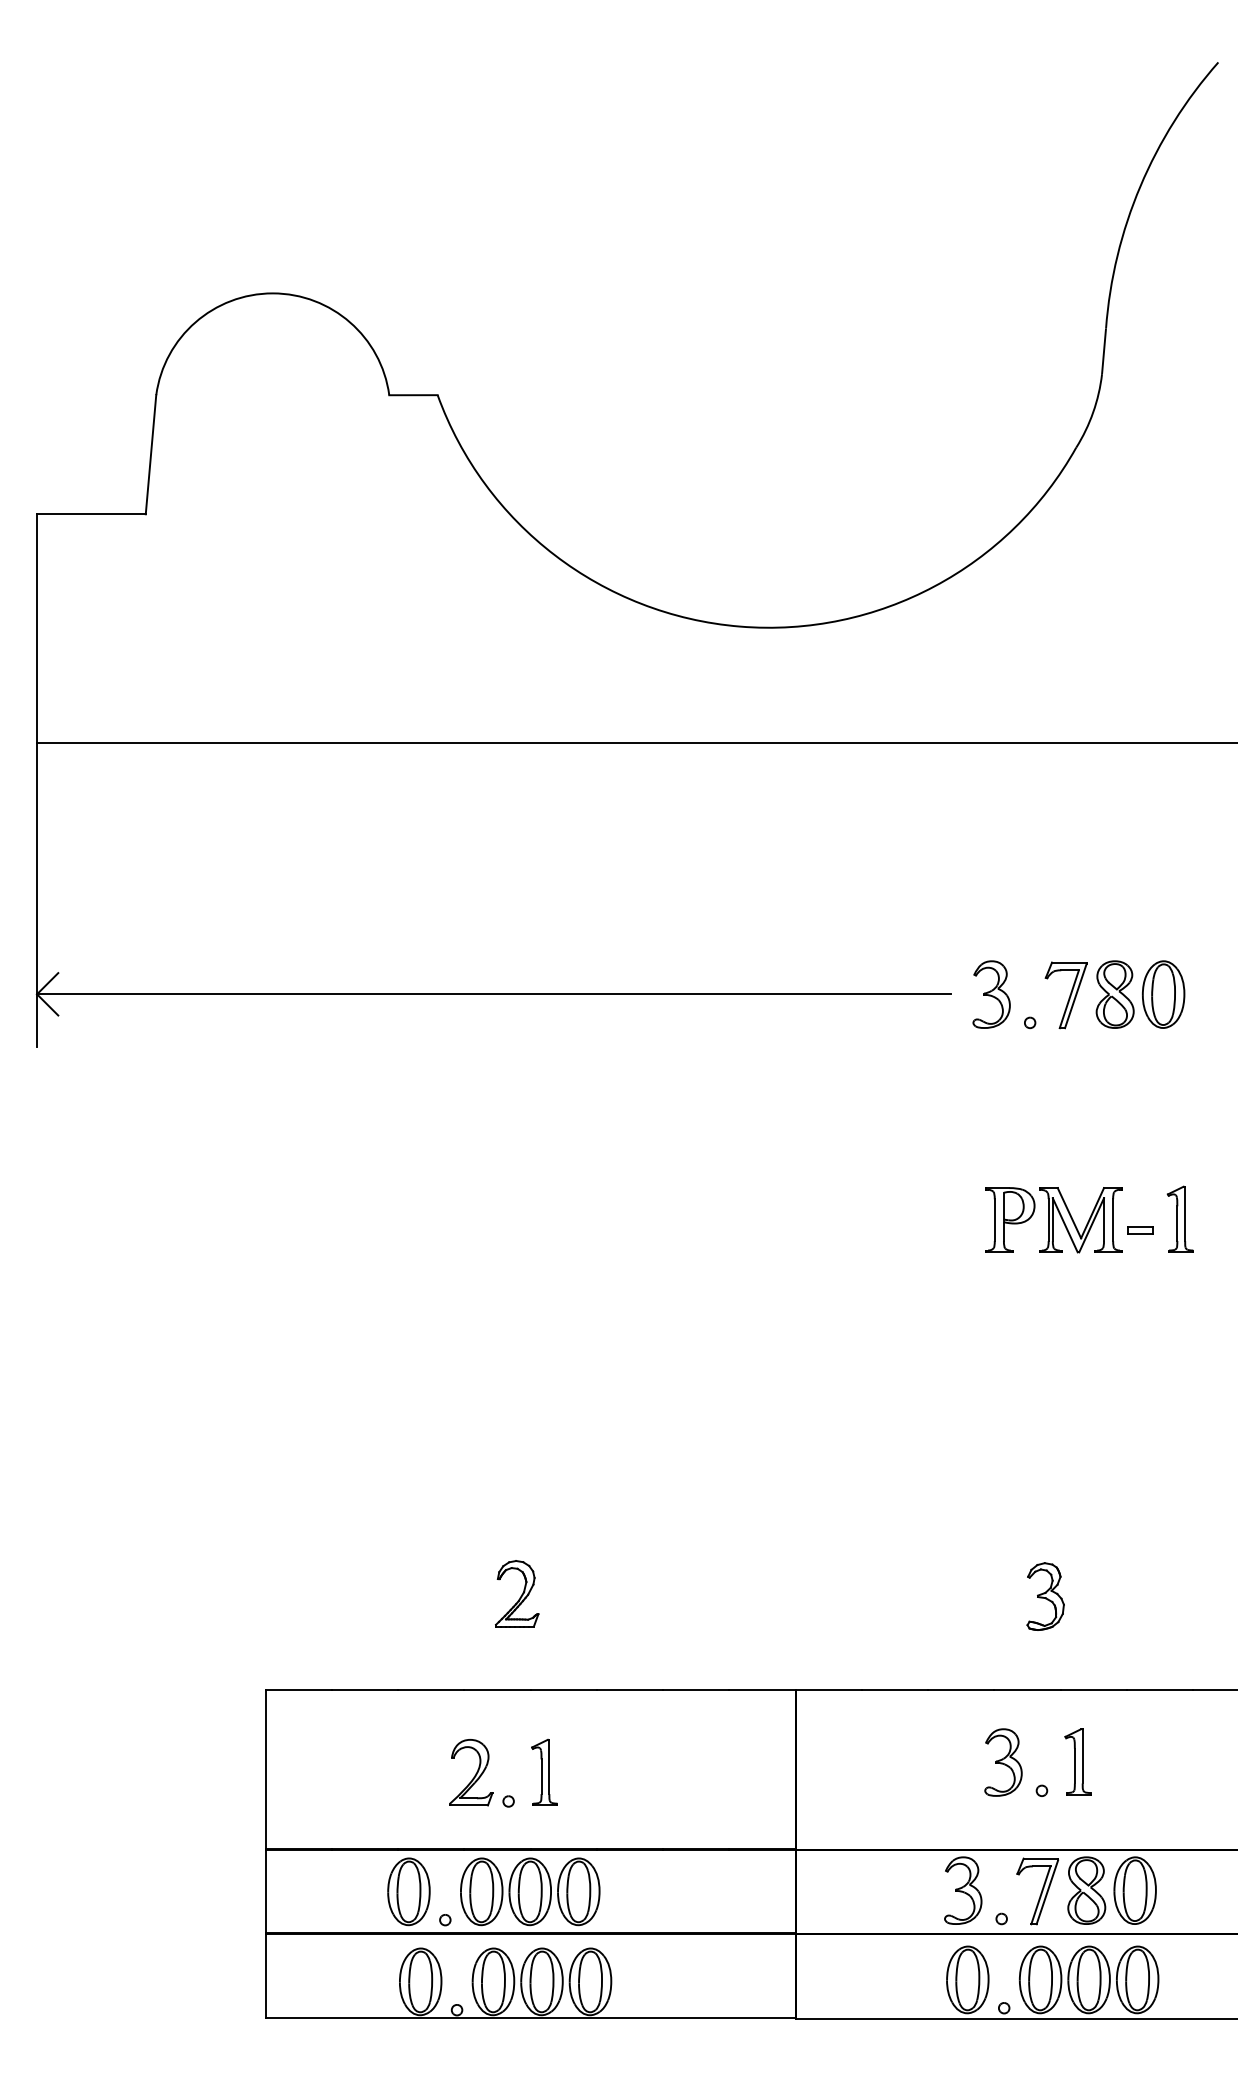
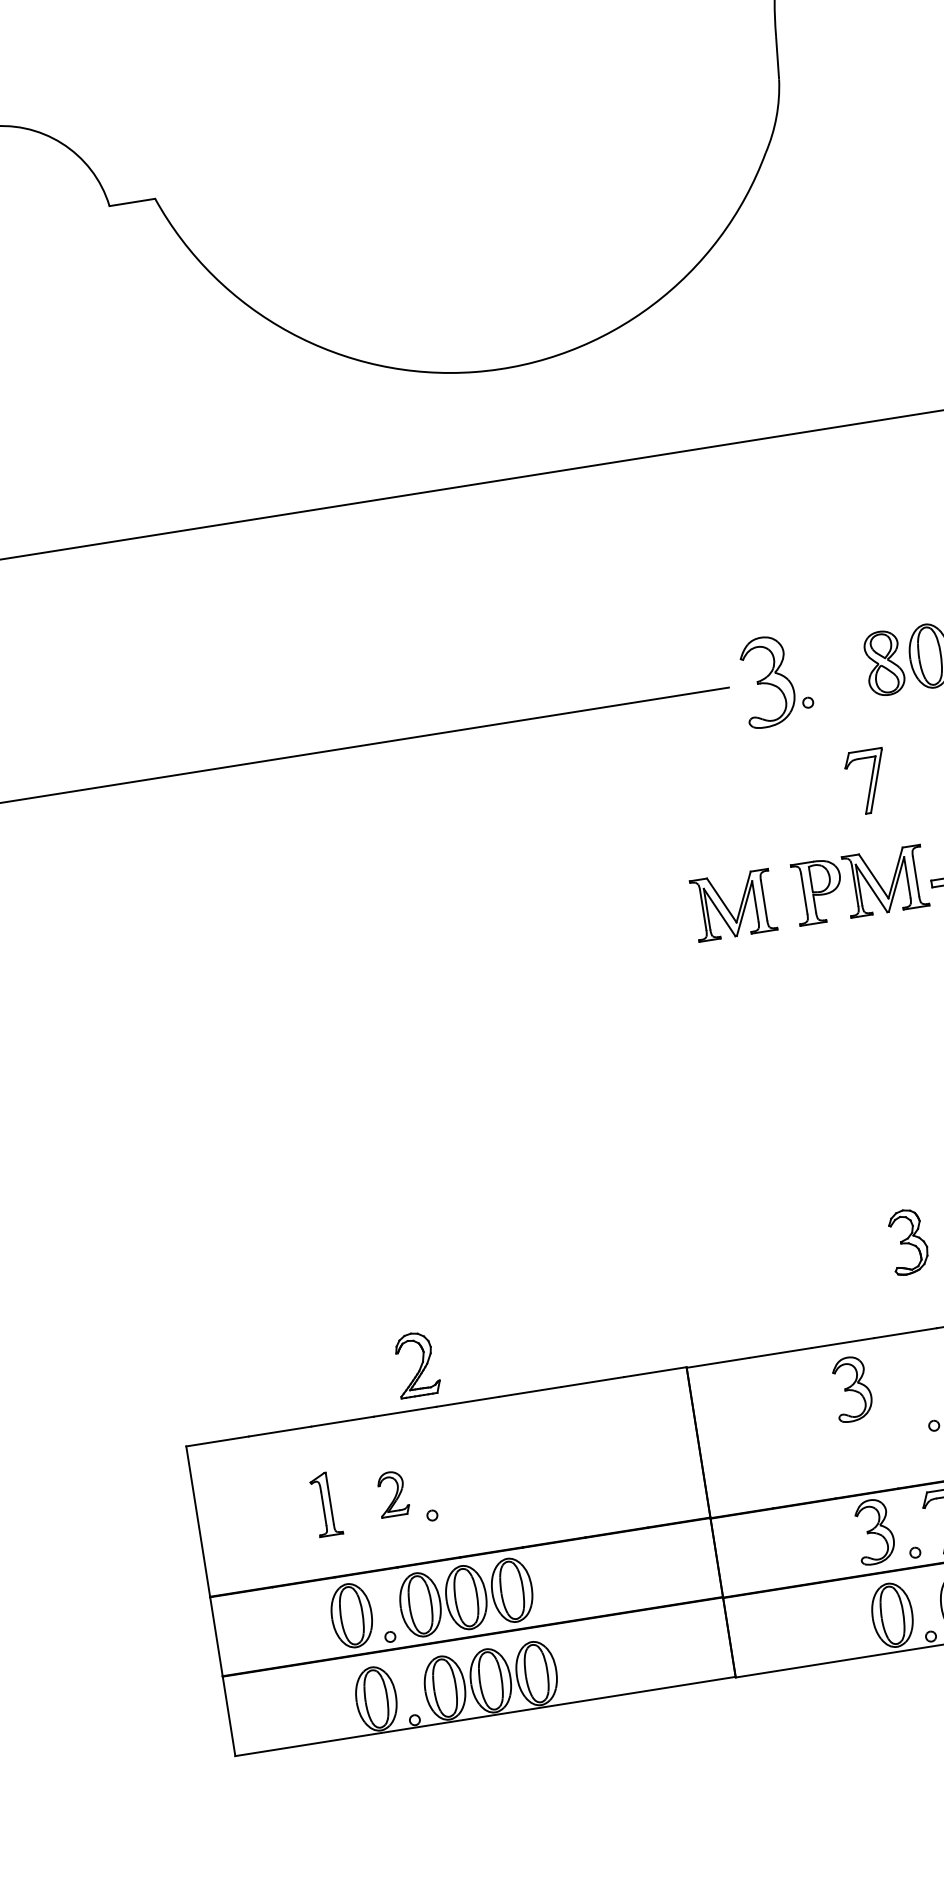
part: (991, 994) -> (767, 681), size x1.4
part: (1065, 995) -> (866, 782), moved
part: (919, 1220) -> (733, 905), added
part: (517, 1593) -> (416, 1364), moved
part: (1003, 1762) -> (852, 1389), moved
part: (544, 1771) -> (325, 1503), moved
part: (471, 1772) -> (393, 1493), size x0.7

